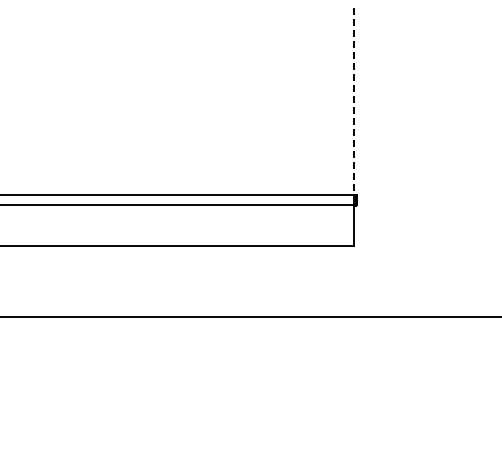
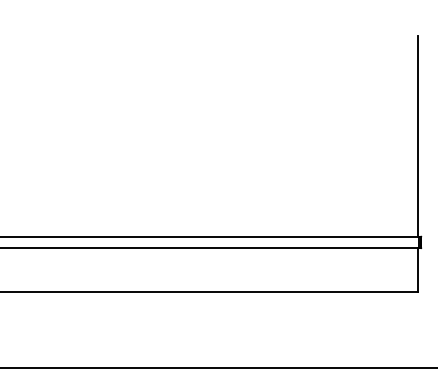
line: (353, 102) -> (417, 137), dashed -> solid

